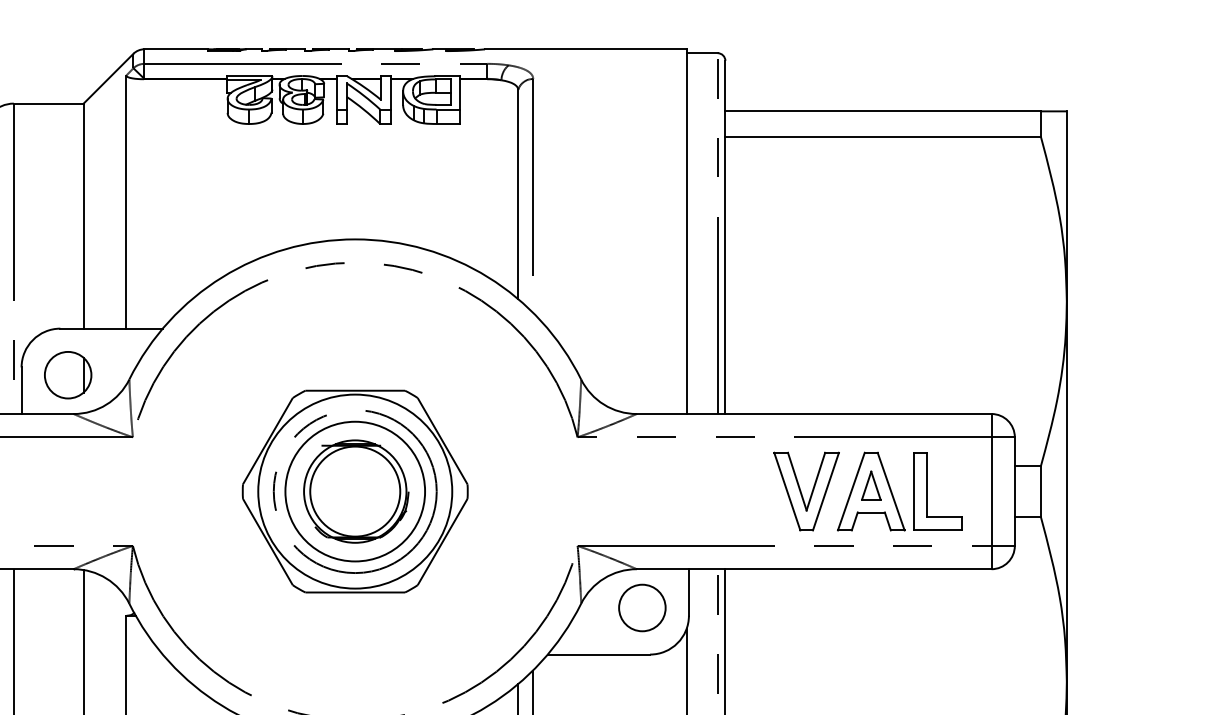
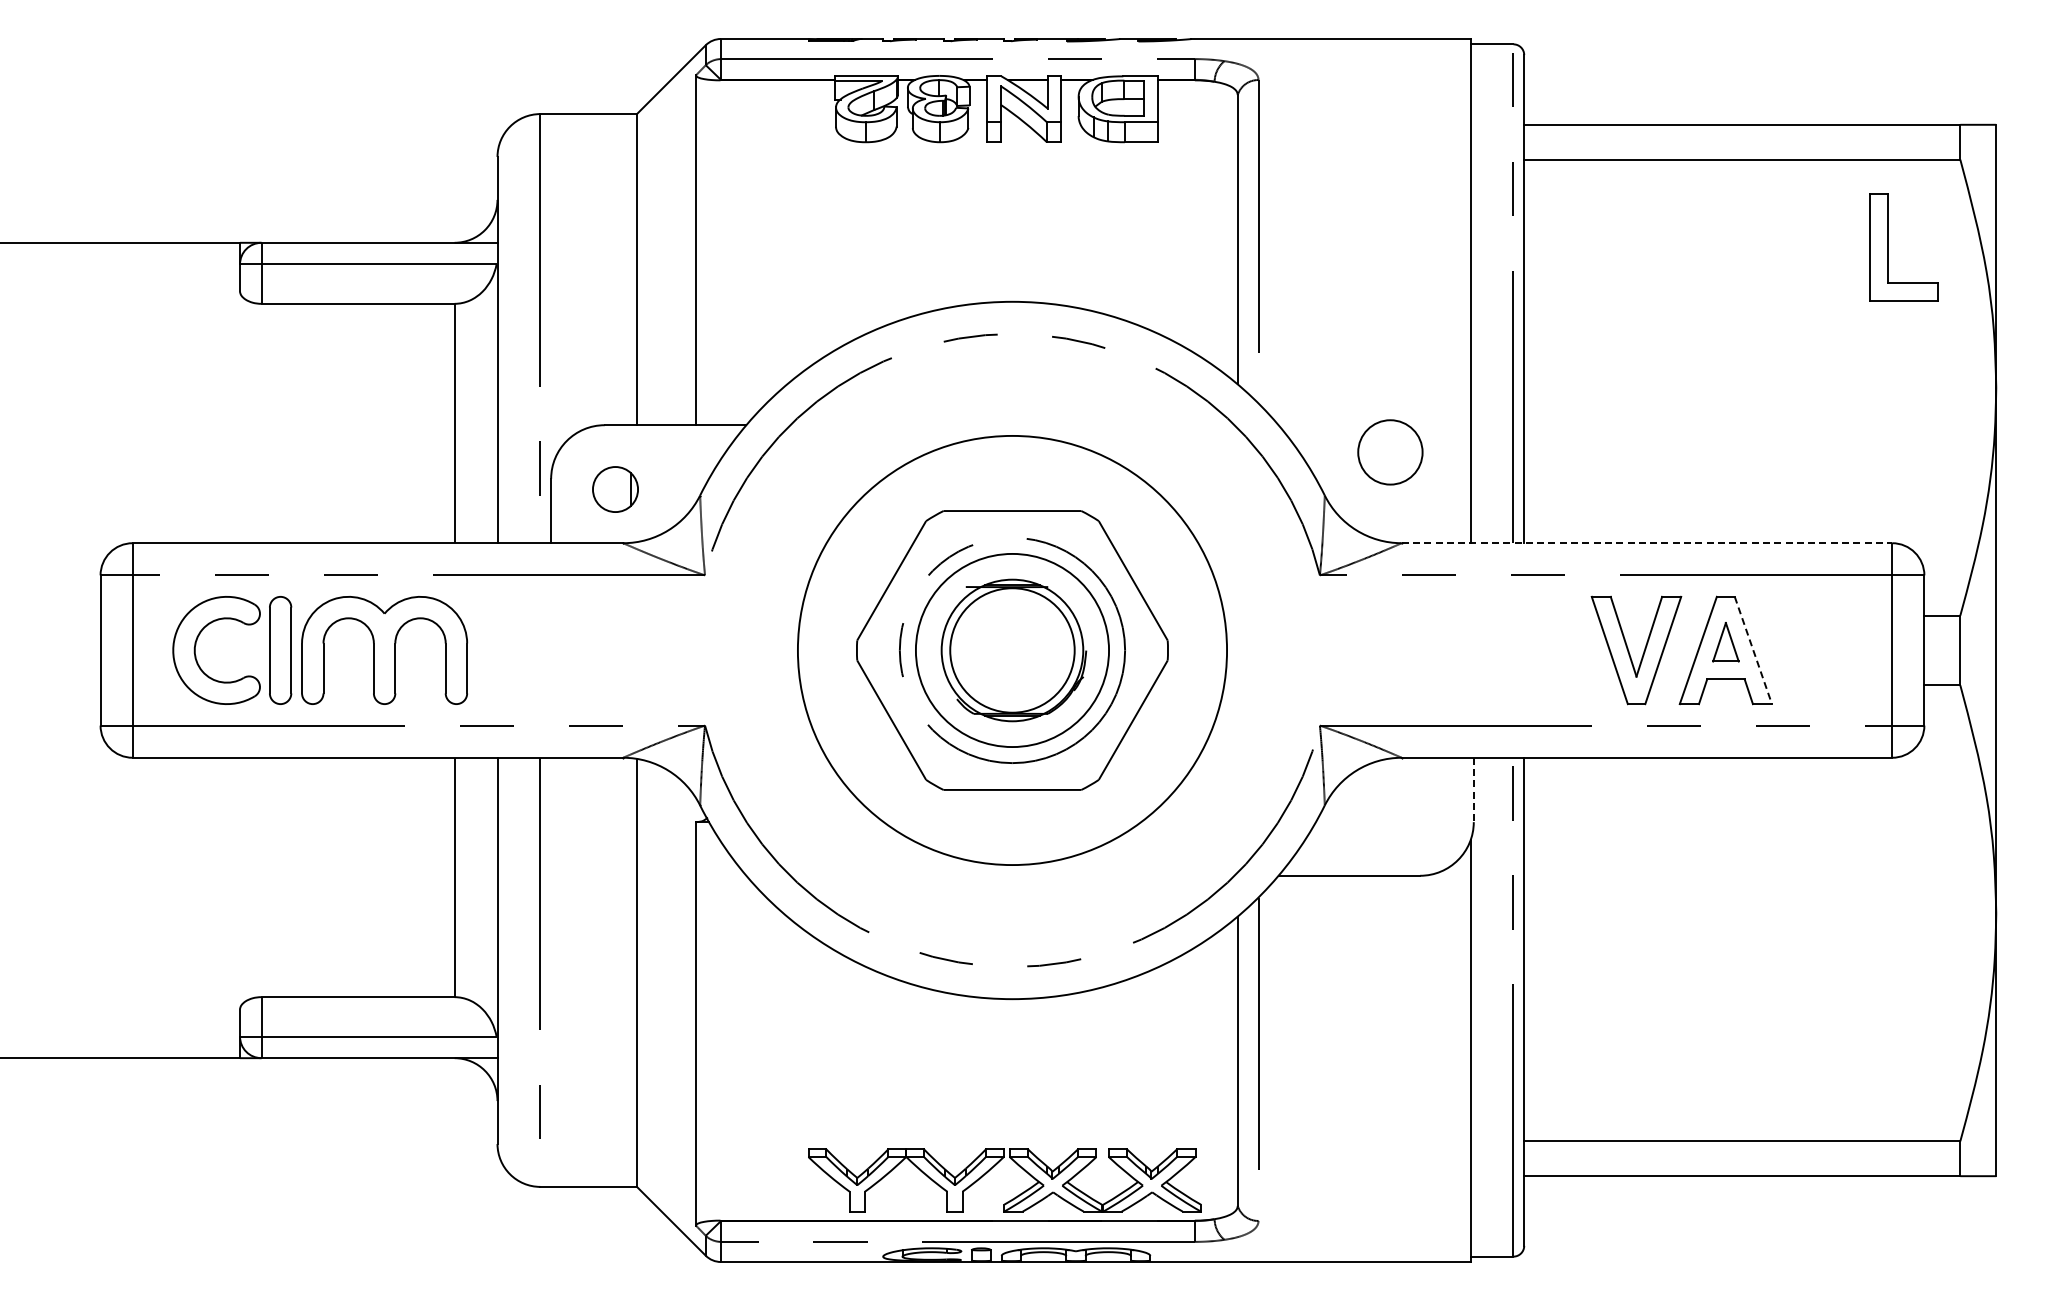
part: (68, 375) -> (615, 489), size x0.7
line: (814, 414) -> (1647, 543), solid -> dashed
circle: (355, 491) -> (1012, 650), size x1.6
line: (891, 491) -> (1753, 650), solid -> dashed
part: (926, 491) -> (1888, 247), moved
line: (688, 592) -> (1473, 790), solid -> dashed
circle: (642, 608) -> (1390, 452), moved

